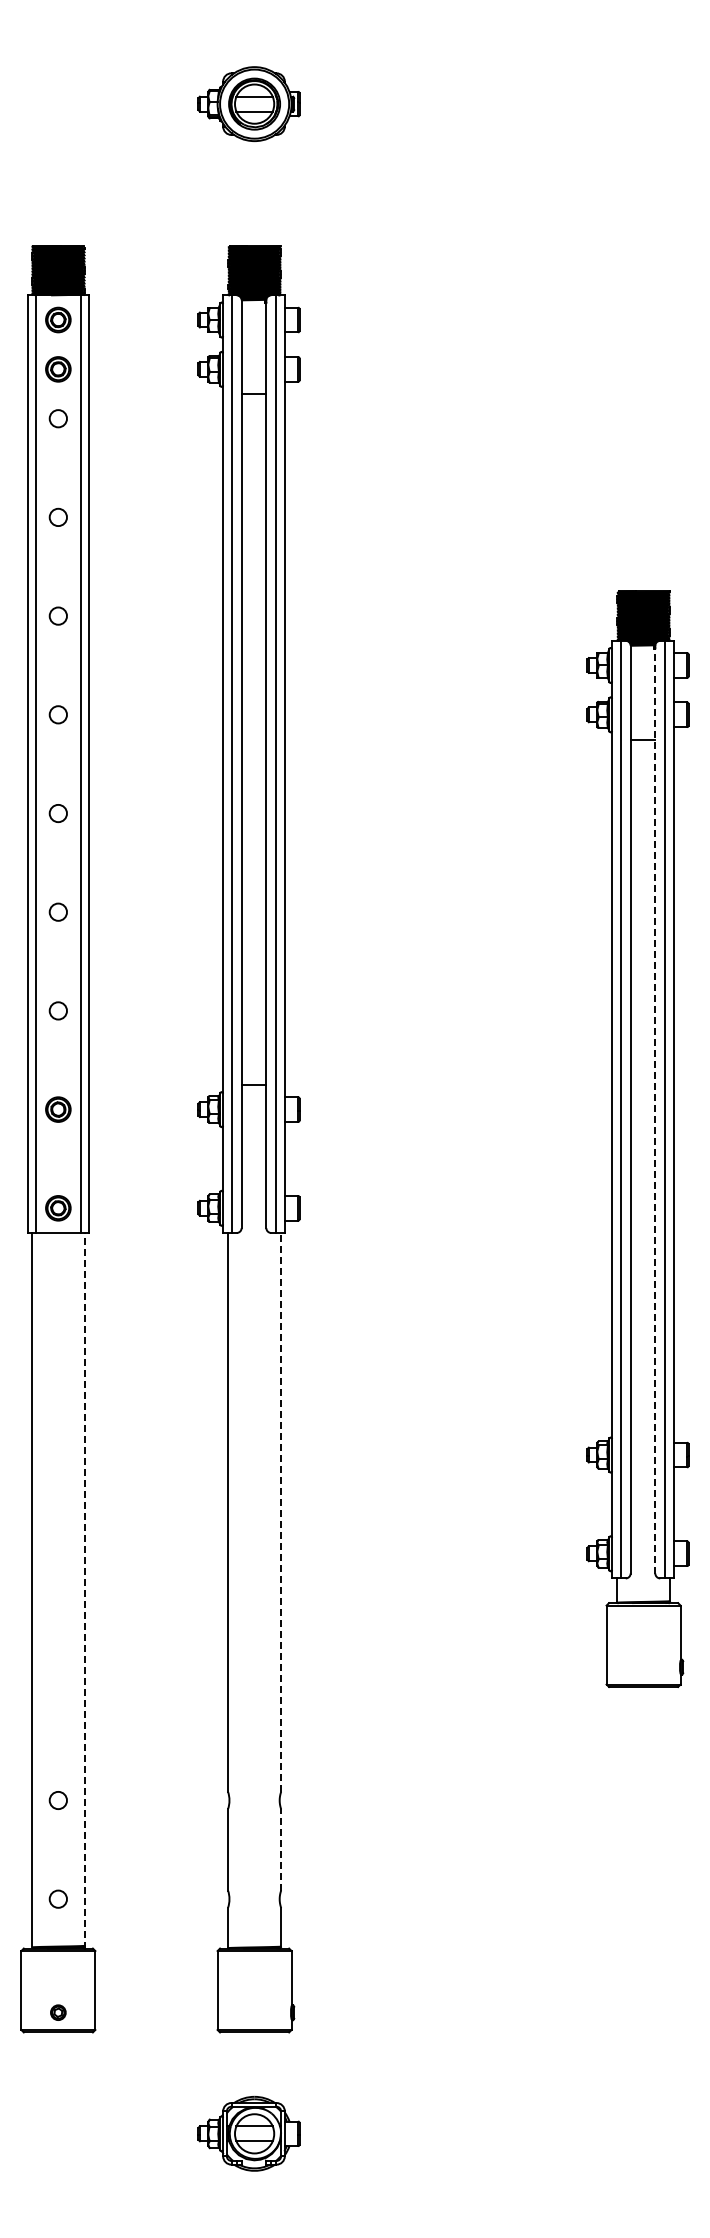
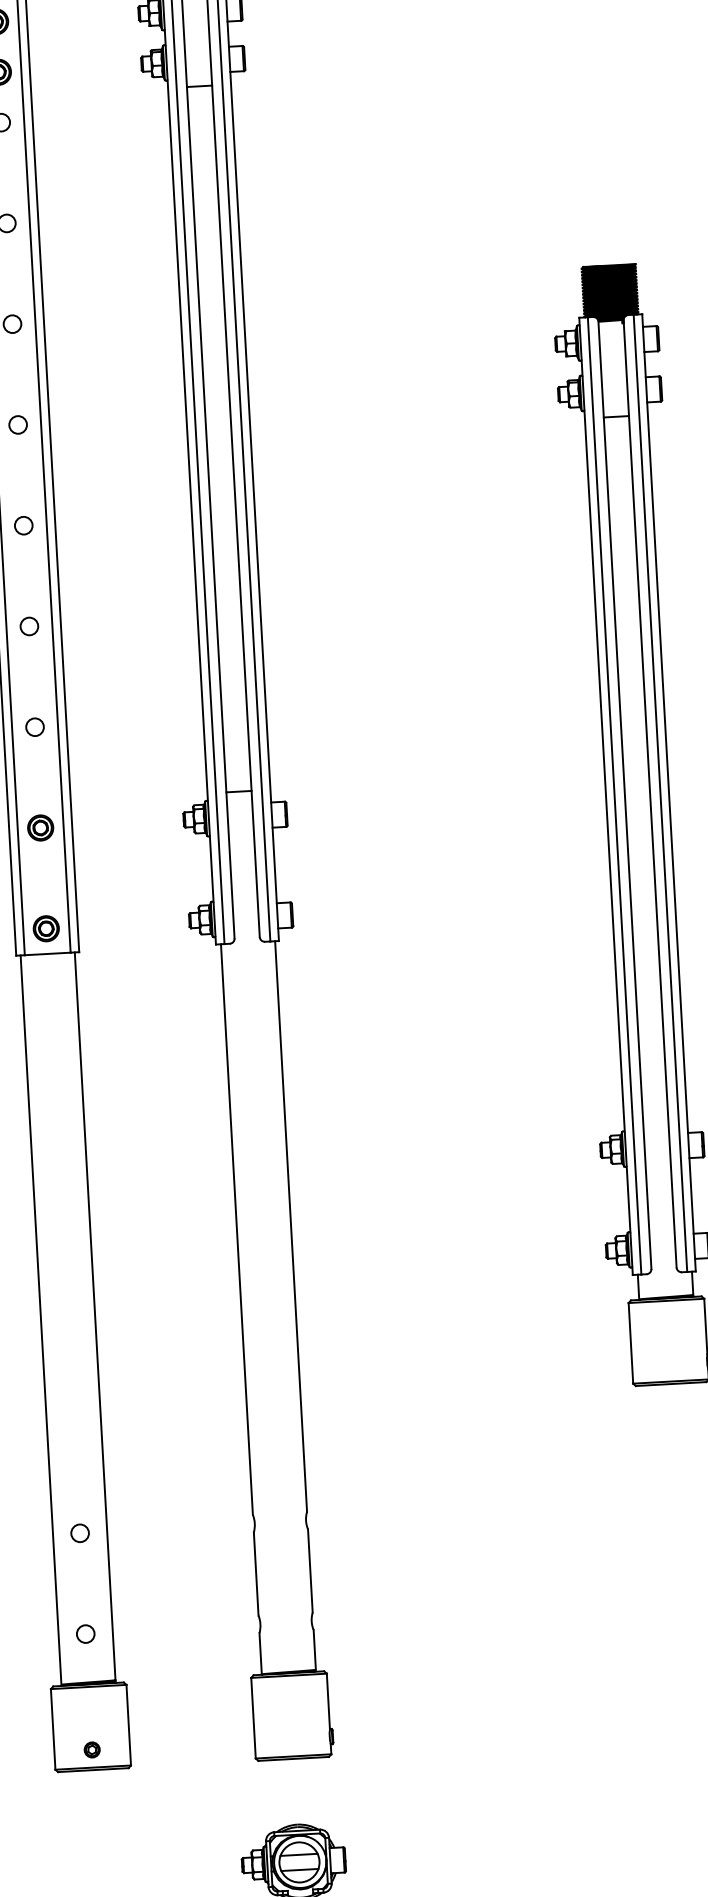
line: (655, 1109) -> (650, 793), dashed -> solid
line: (281, 1511) -> (291, 1225), dashed -> solid
line: (84, 1590) -> (94, 1317), dashed -> solid
line: (281, 1849) -> (310, 1570), dashed -> solid

